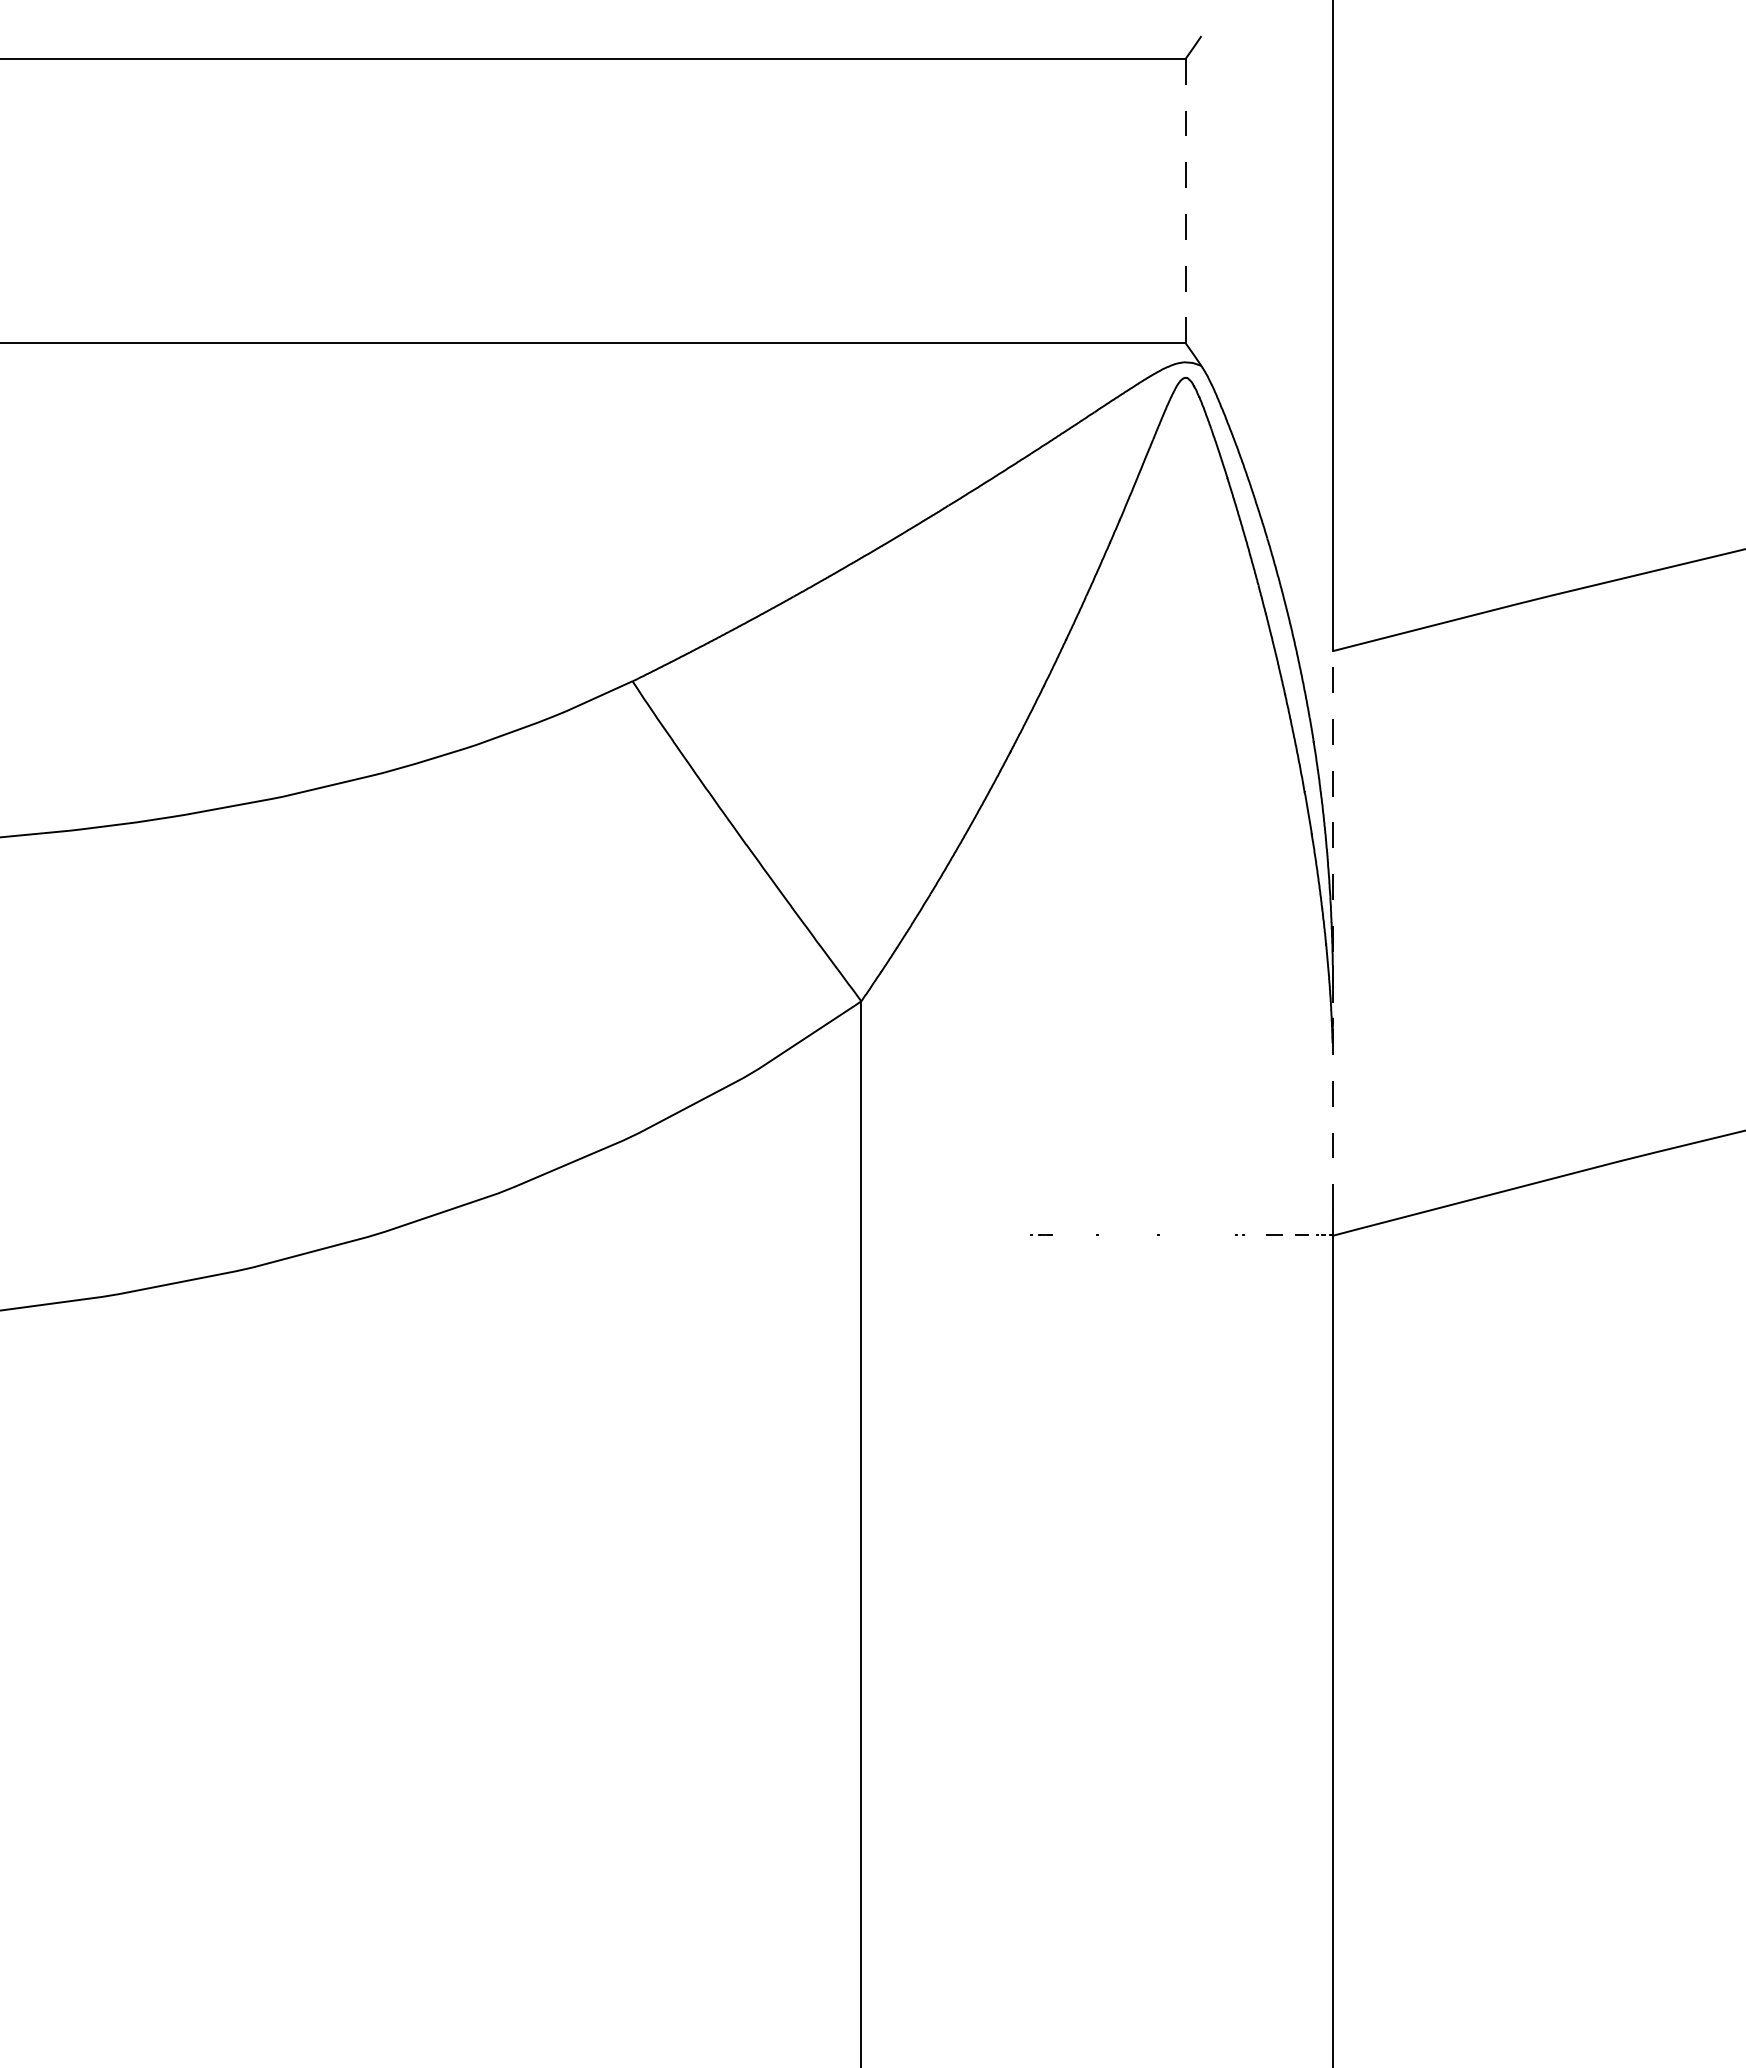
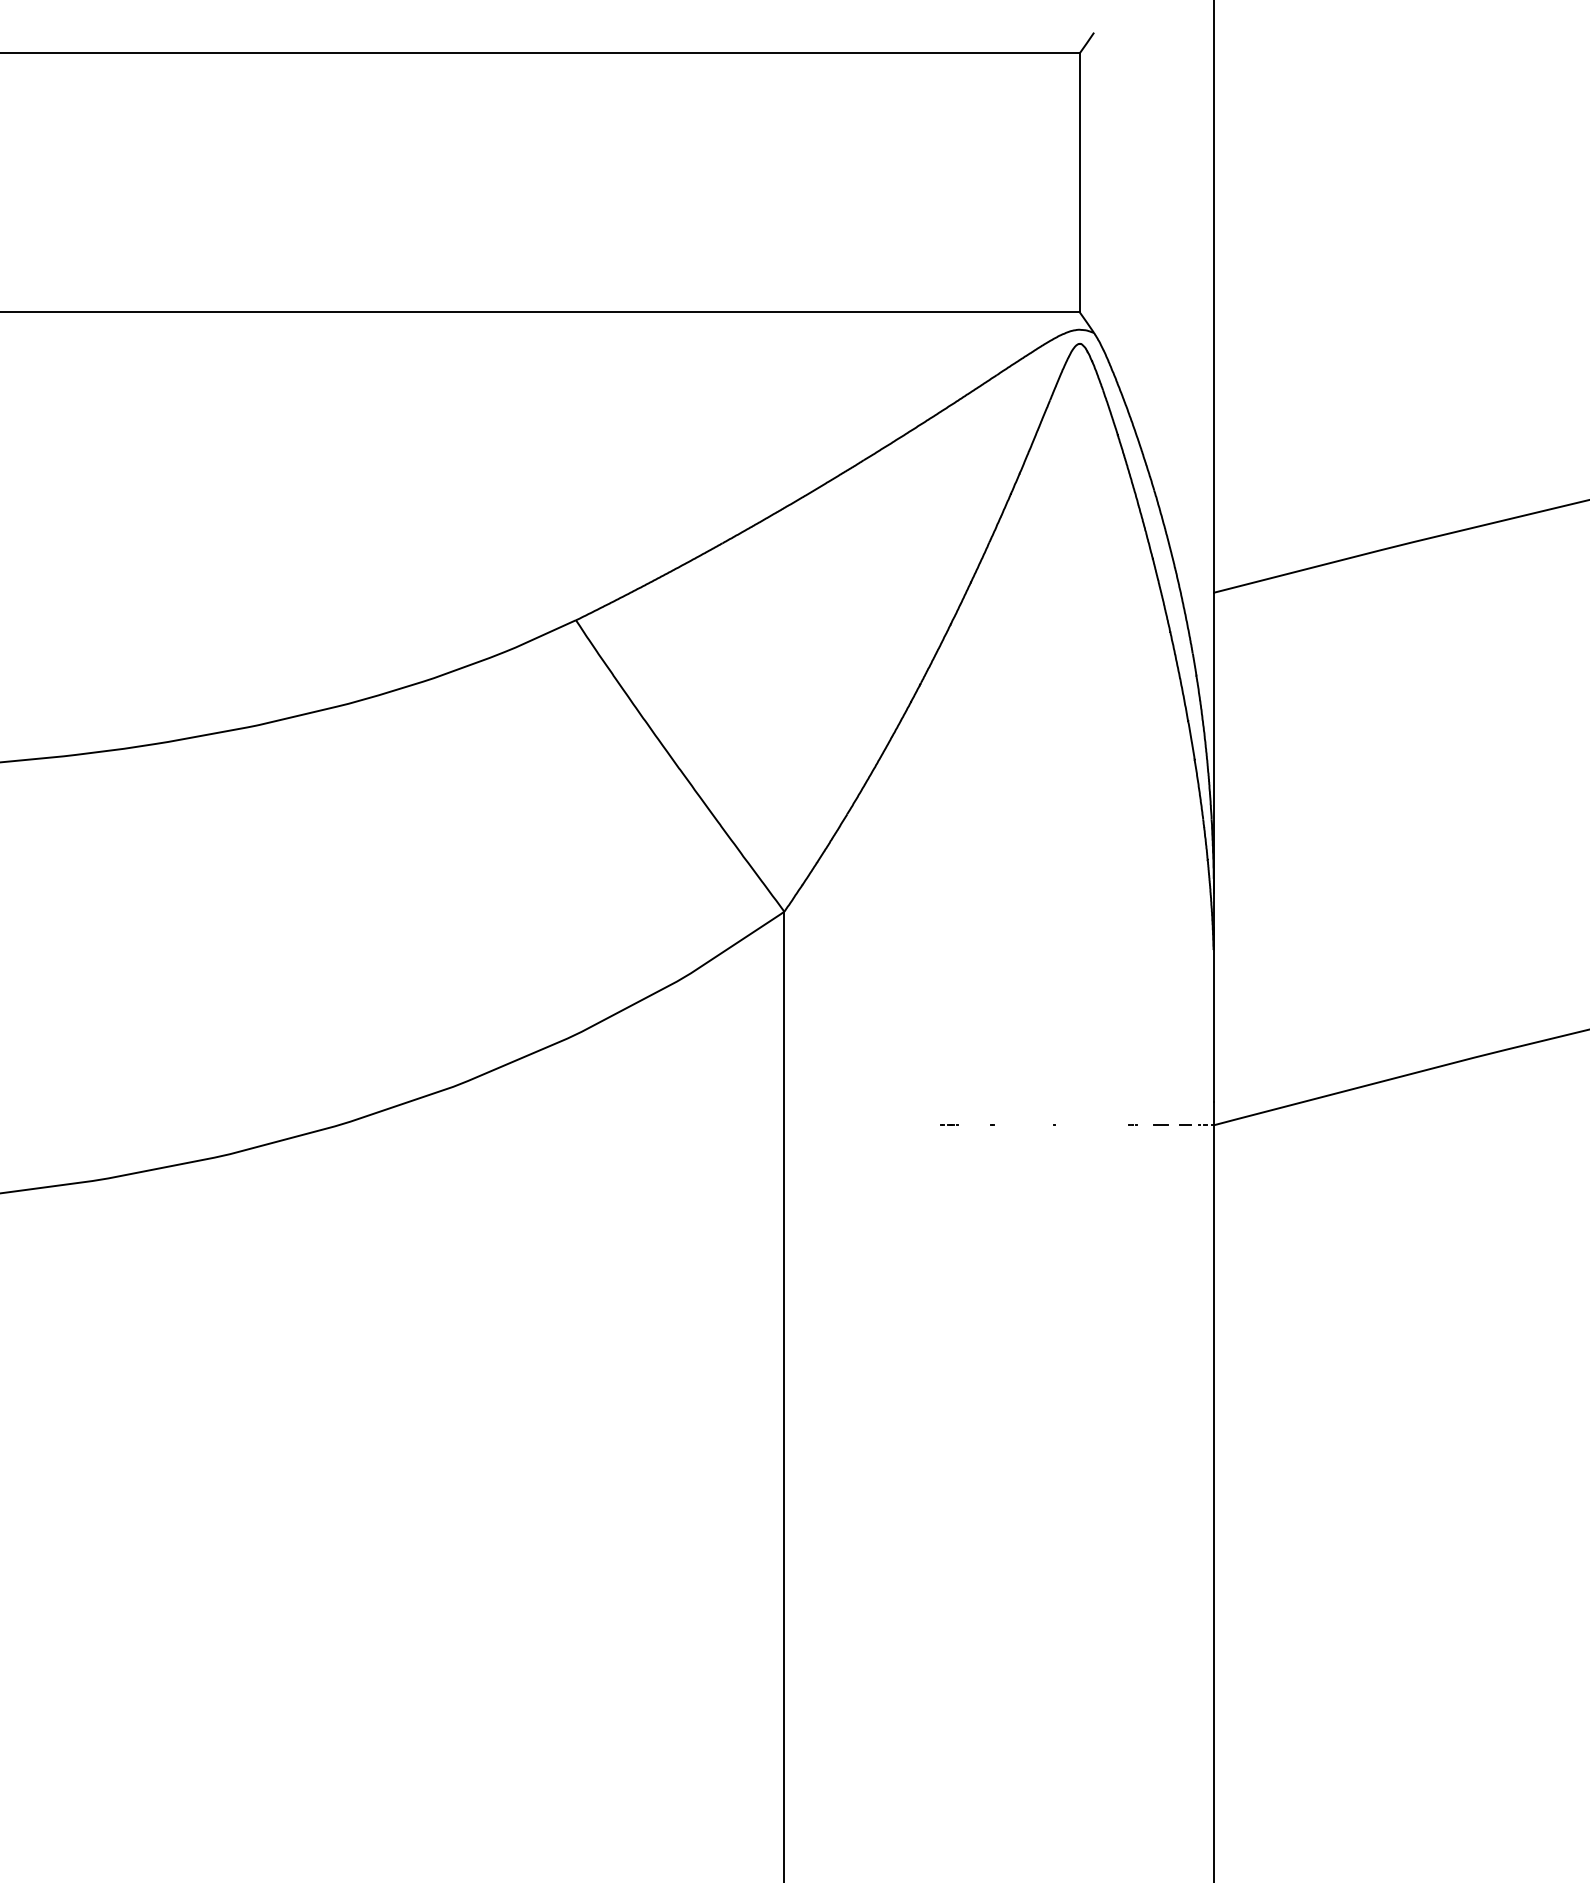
line: (1185, 200) -> (1079, 182), dashed -> solid
line: (1333, 930) -> (1214, 847), dashed -> solid

